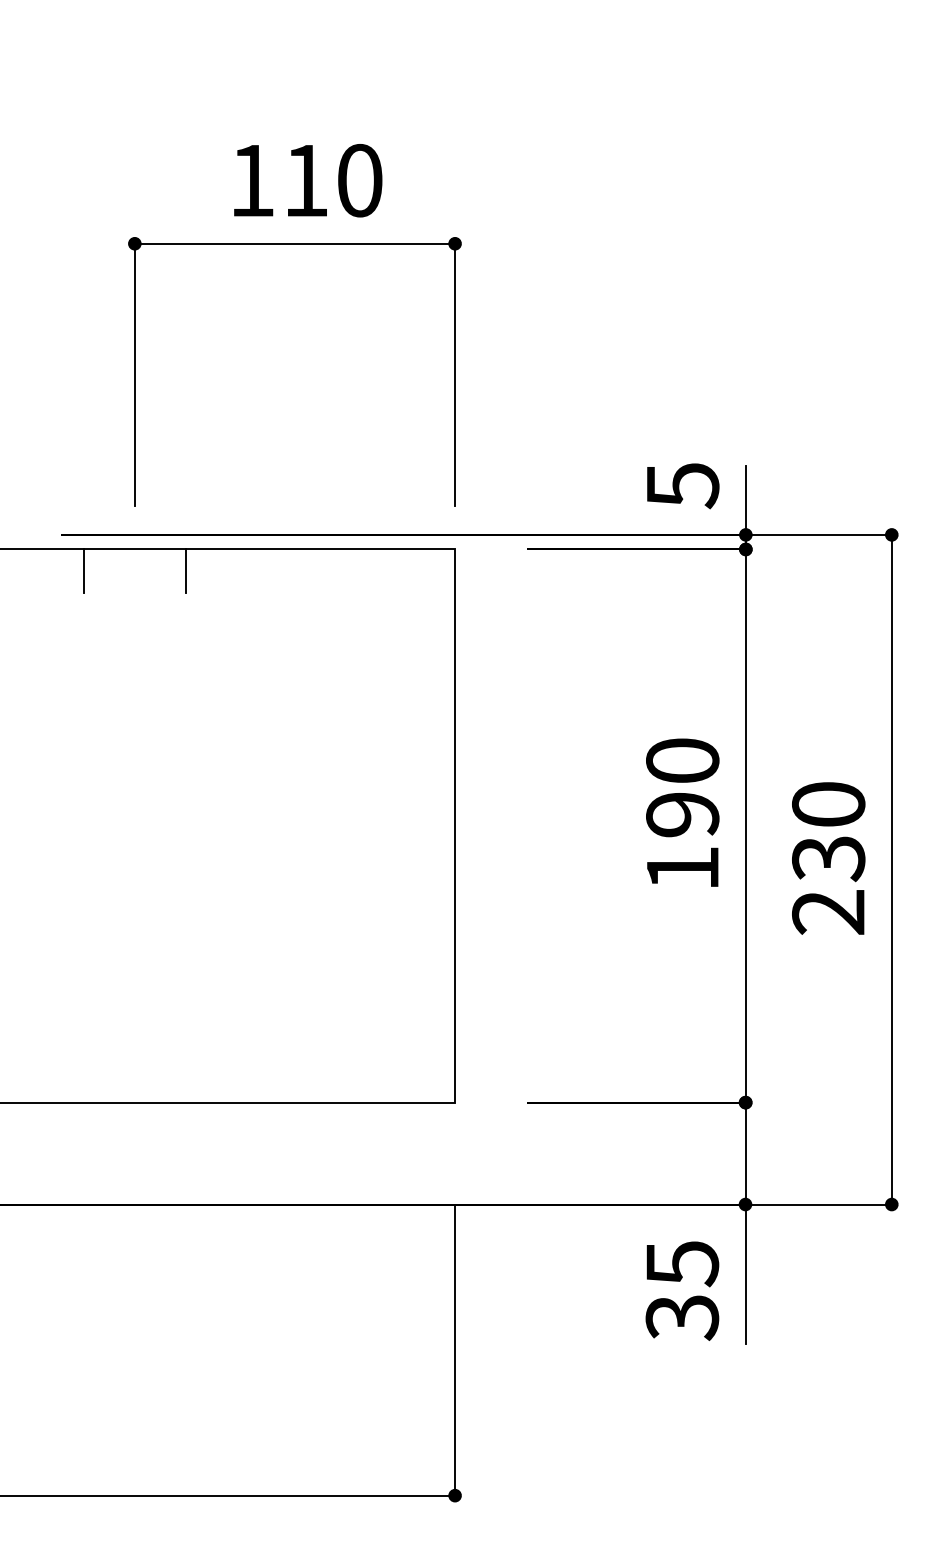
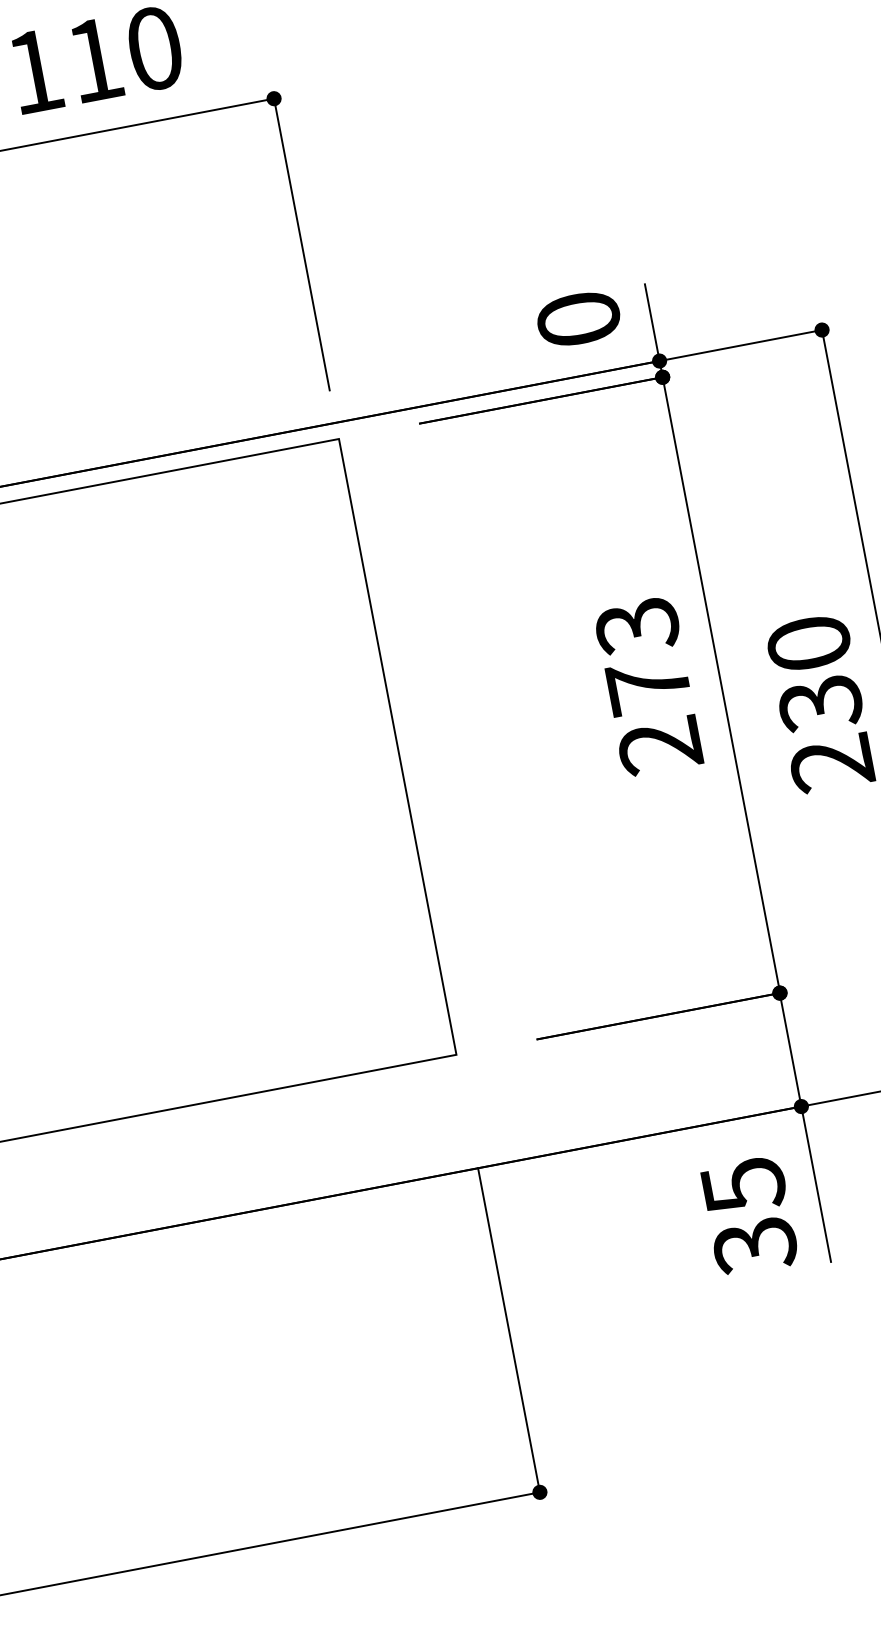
text: (682, 486) -> (578, 320), 5 -> 0
line: (185, 571) -> (43, 520), removed
text: (682, 814) -> (648, 685), 190 -> 273

